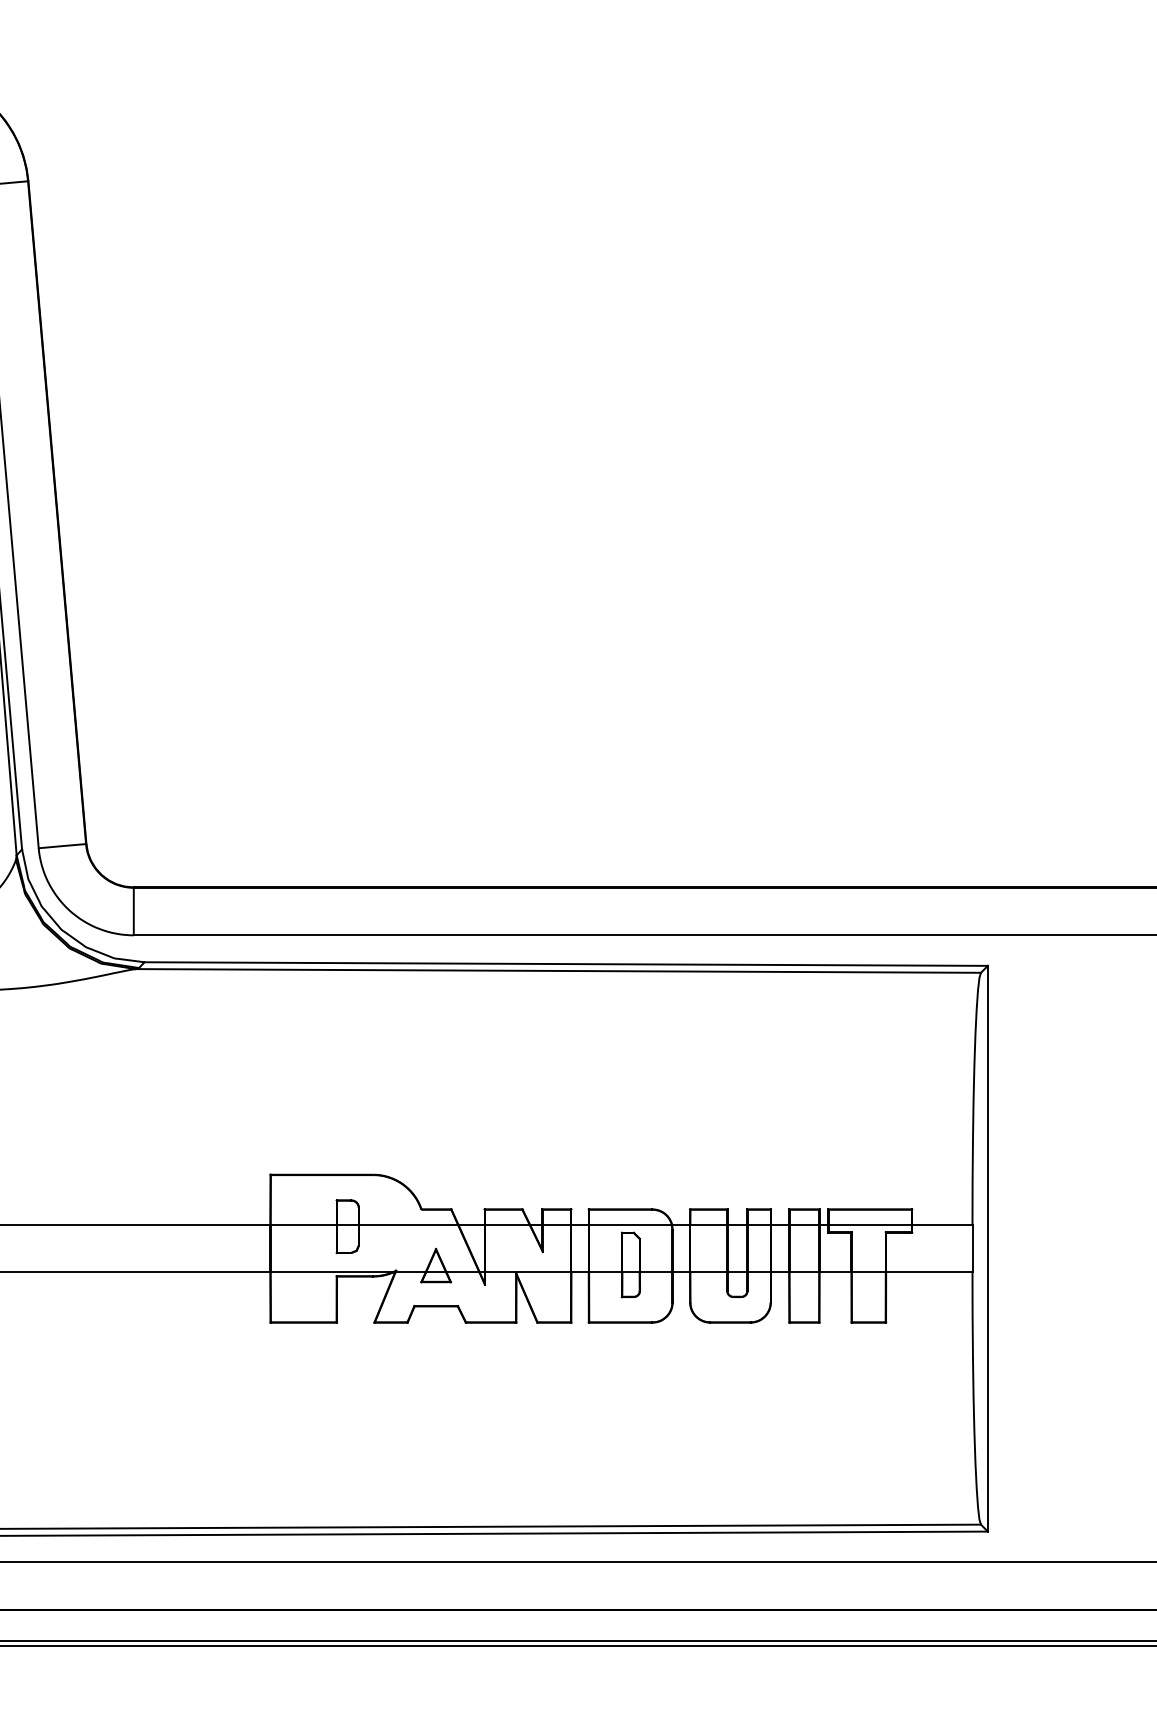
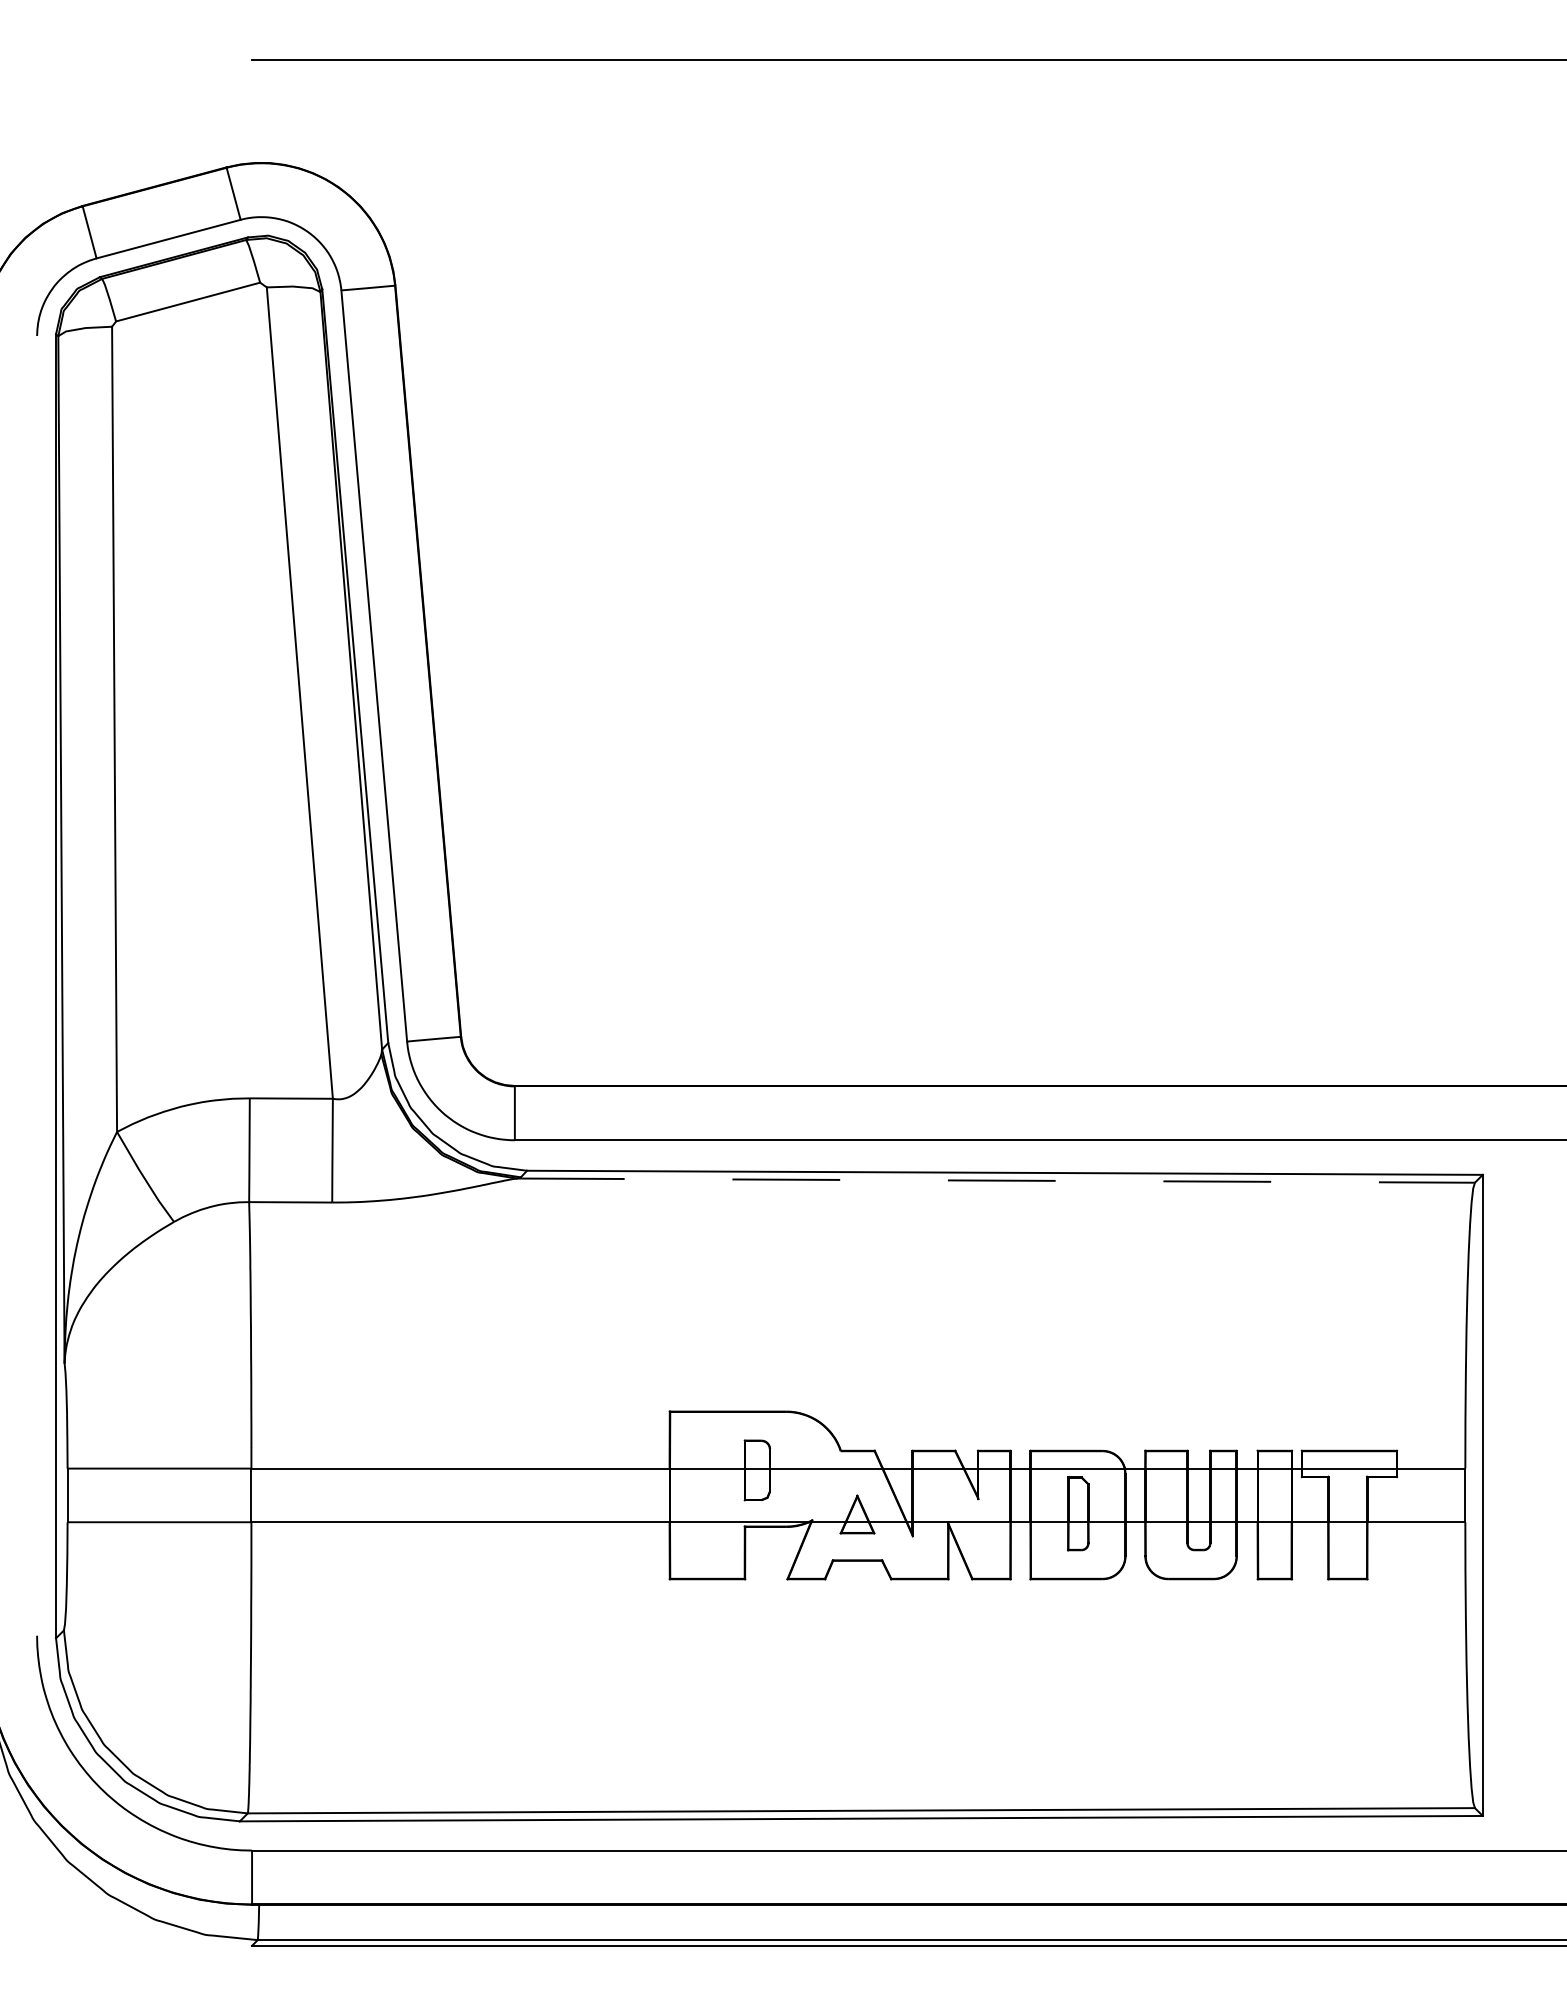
line: (558, 970) -> (996, 1180), solid -> dashed

